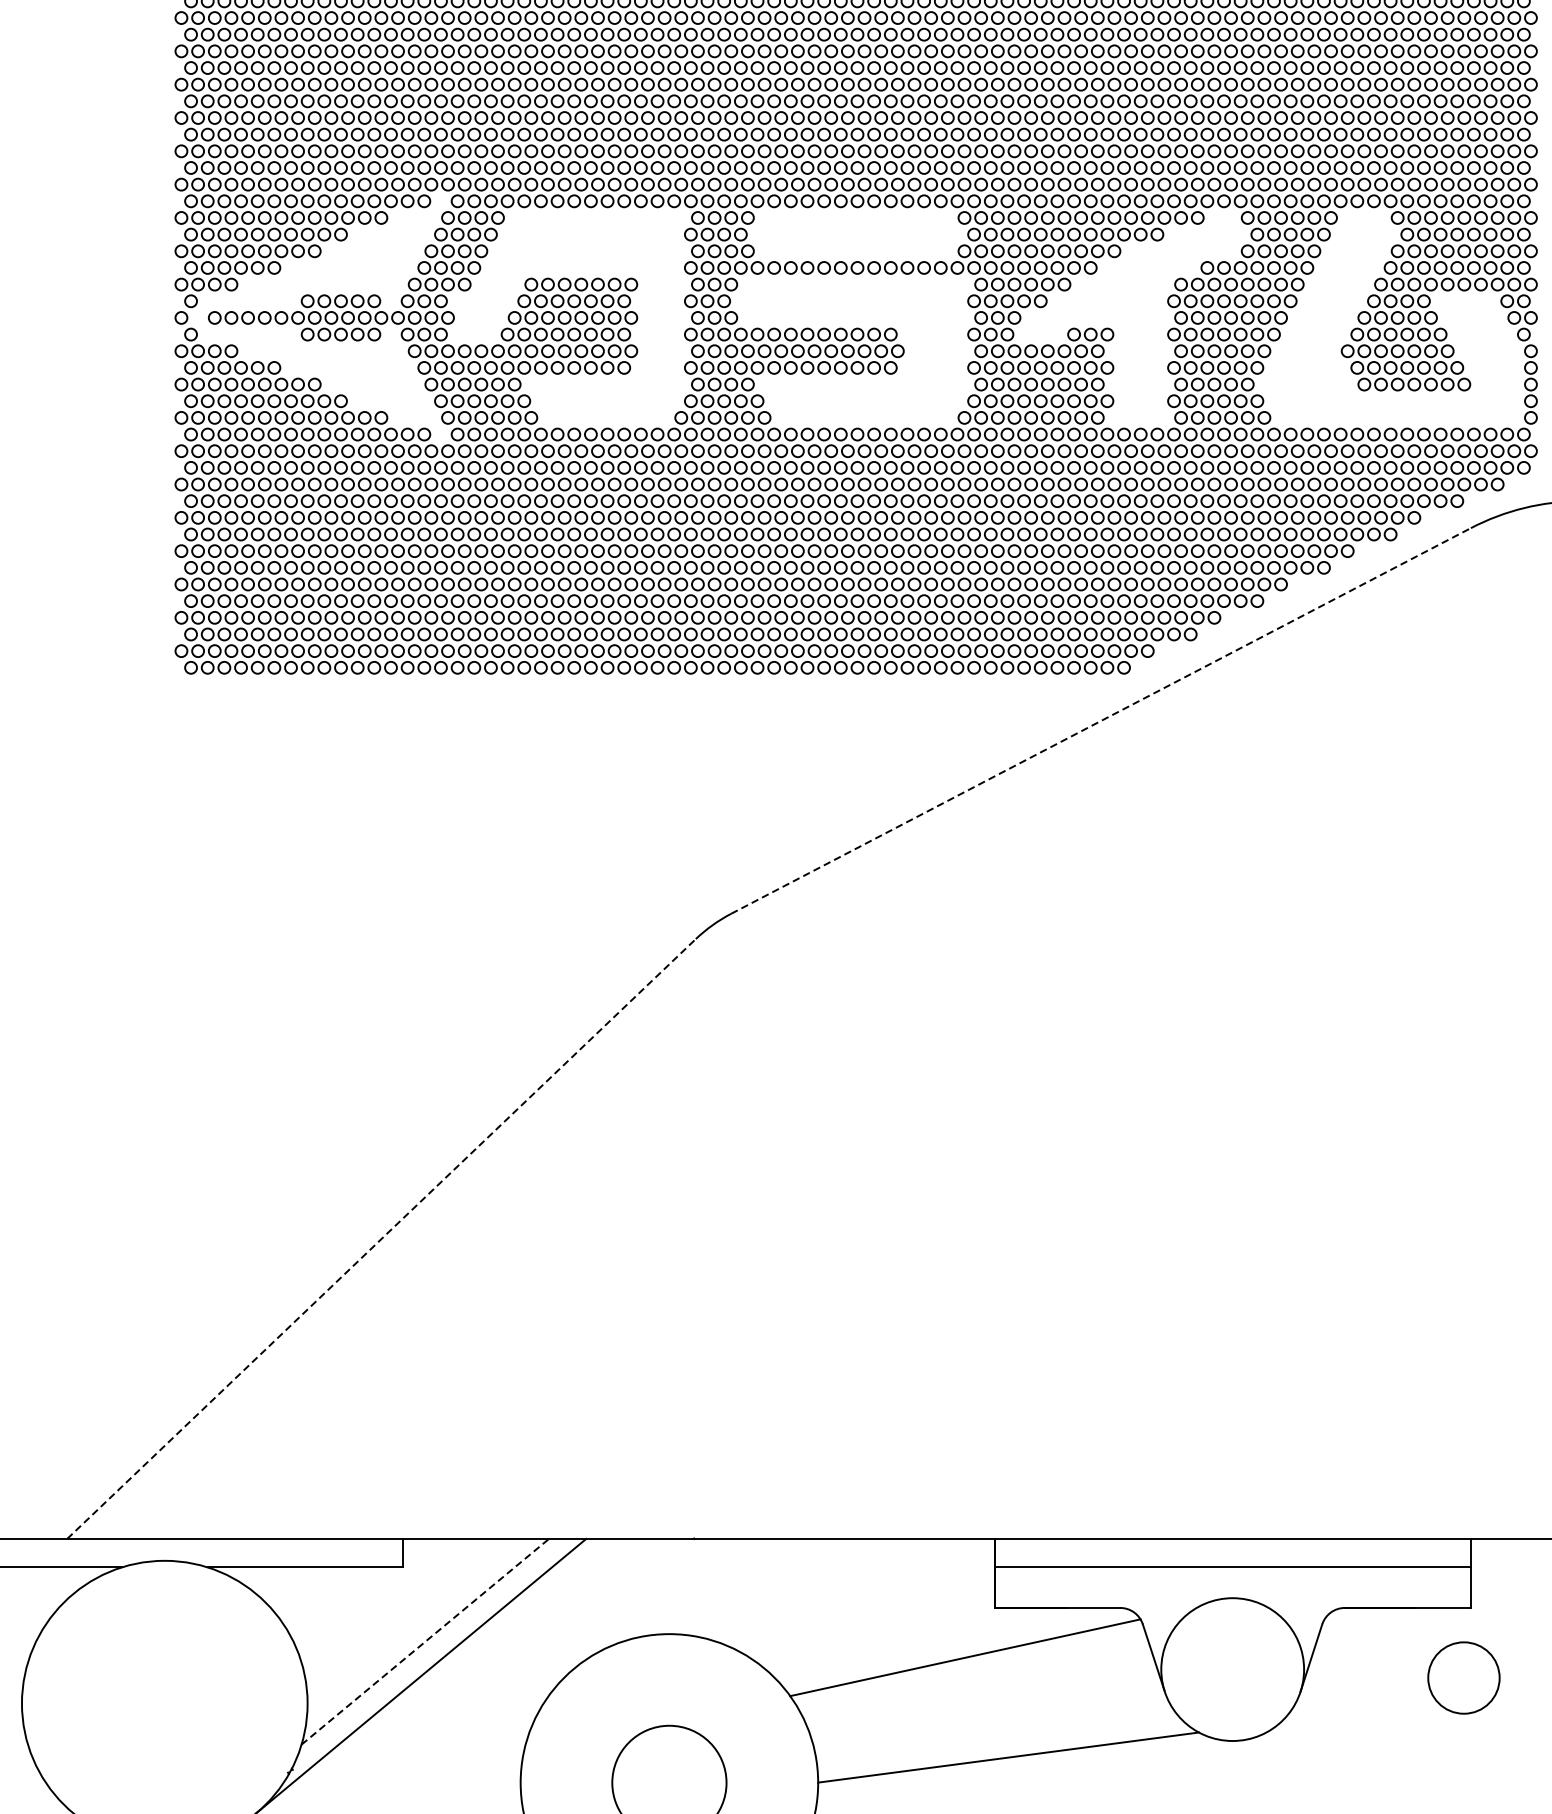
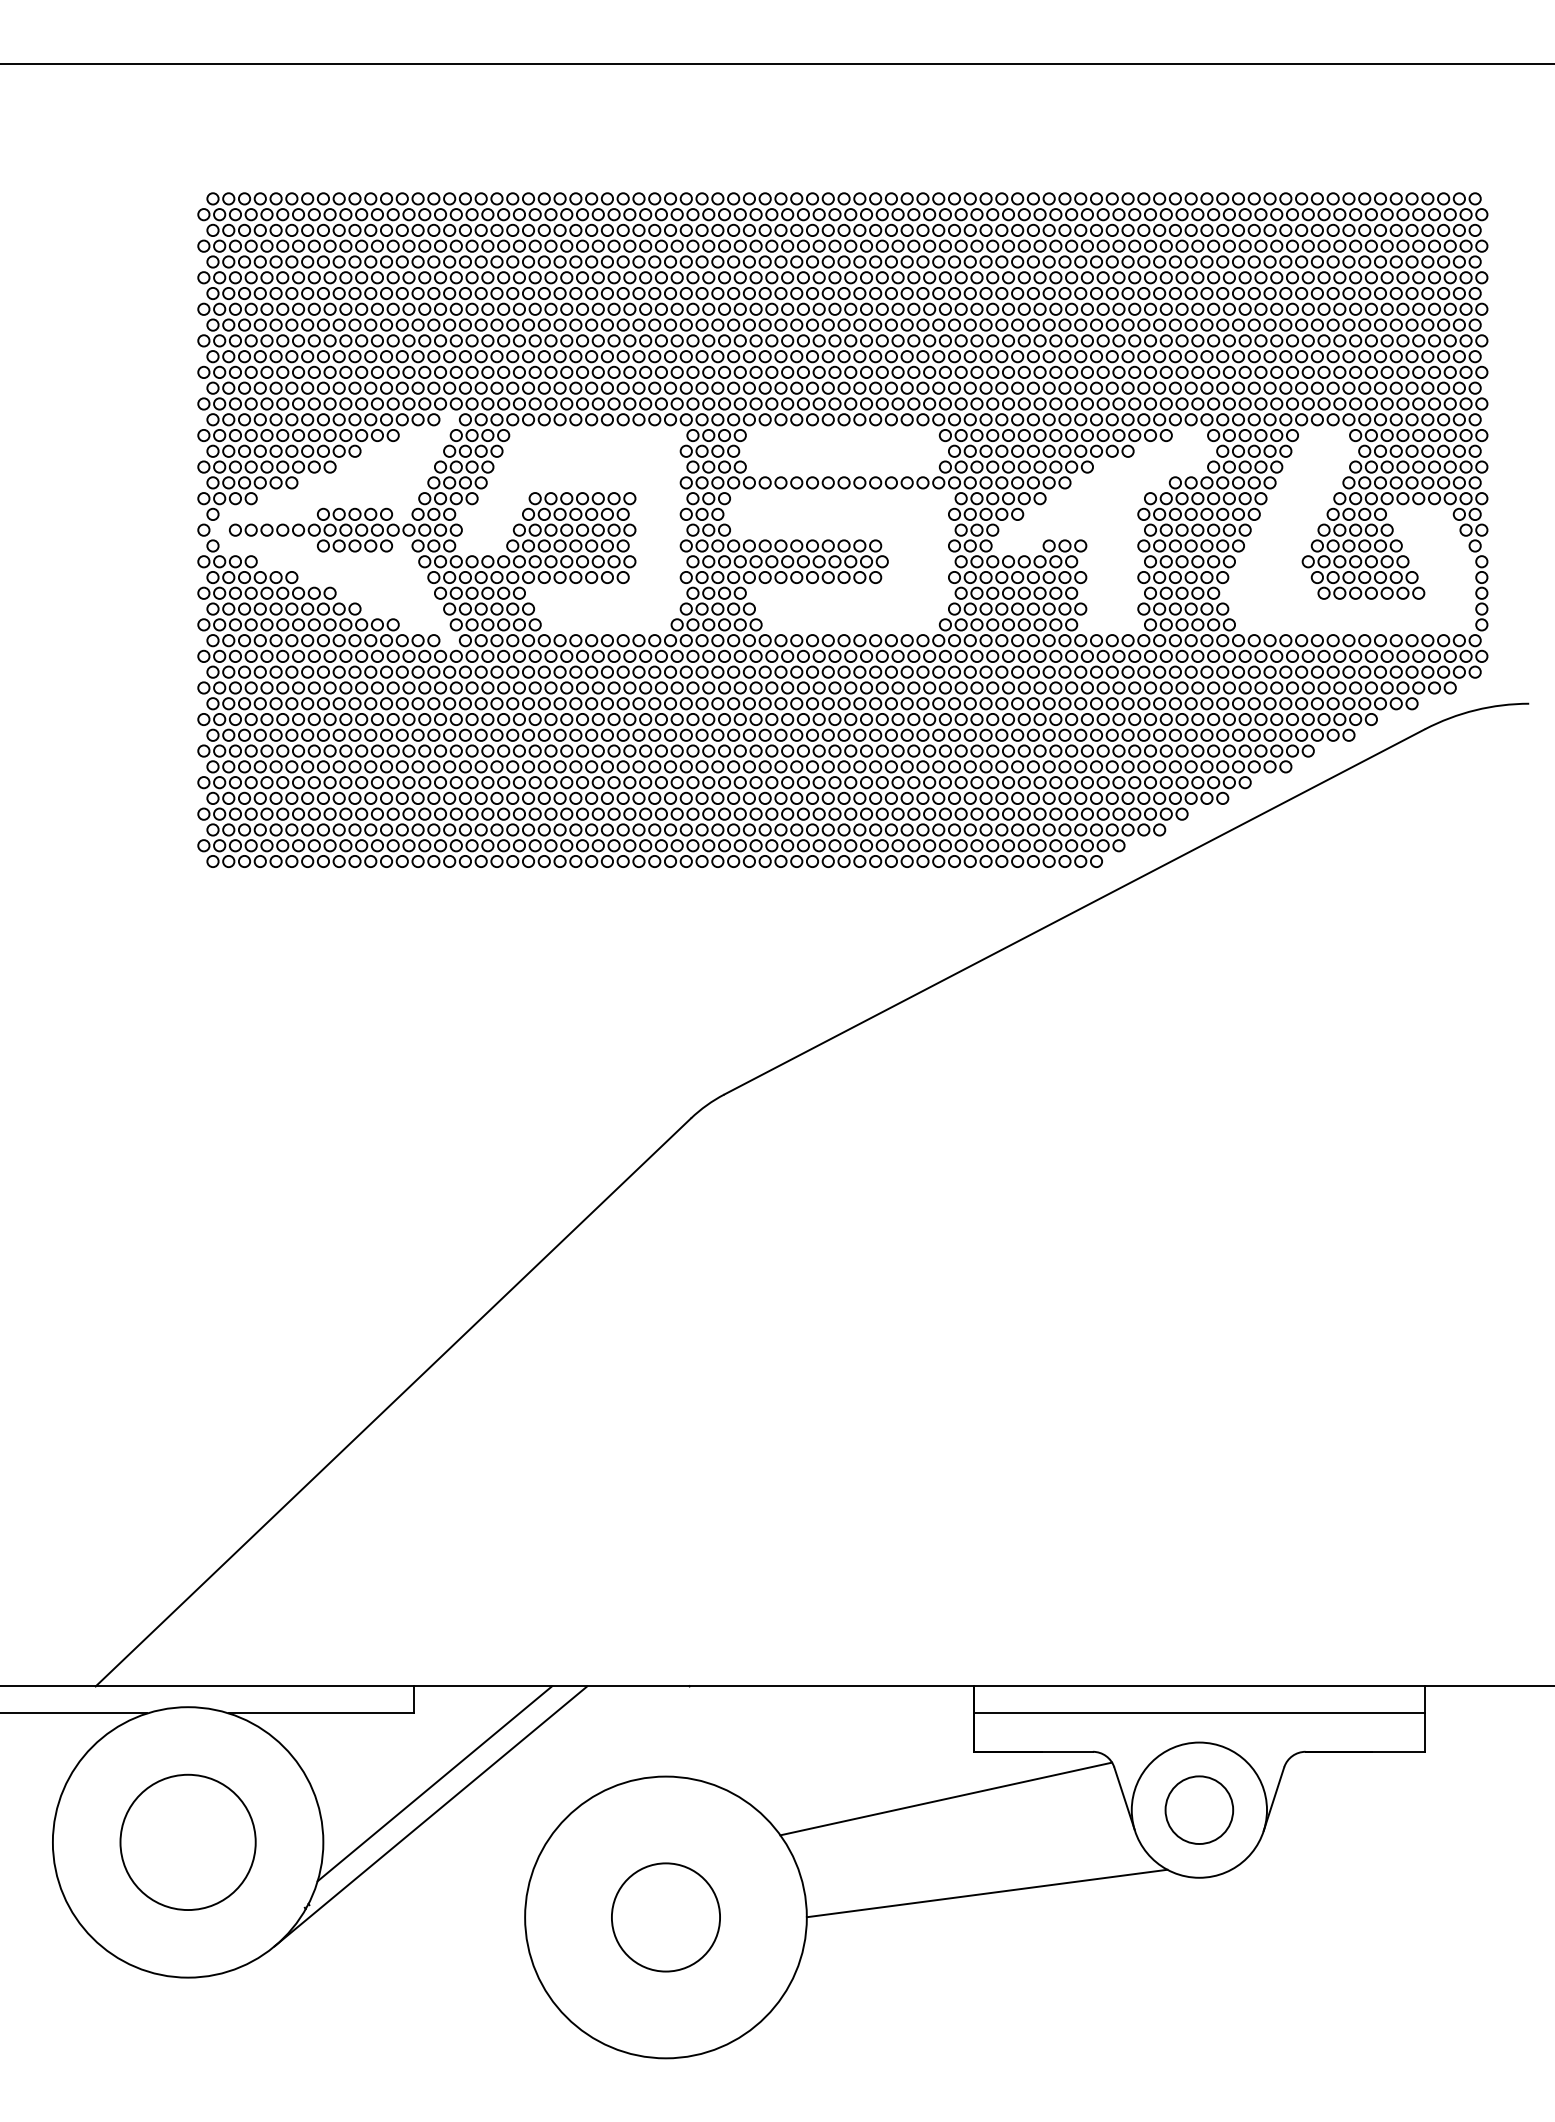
line: (1101, 720) -> (1075, 911), dashed -> solid
line: (381, 1239) -> (393, 1402), dashed -> solid
line: (426, 1641) -> (435, 1783), dashed -> solid
circle: (1464, 1677) -> (1199, 1809), moved
circle: (164, 1702) -> (187, 1841), added

